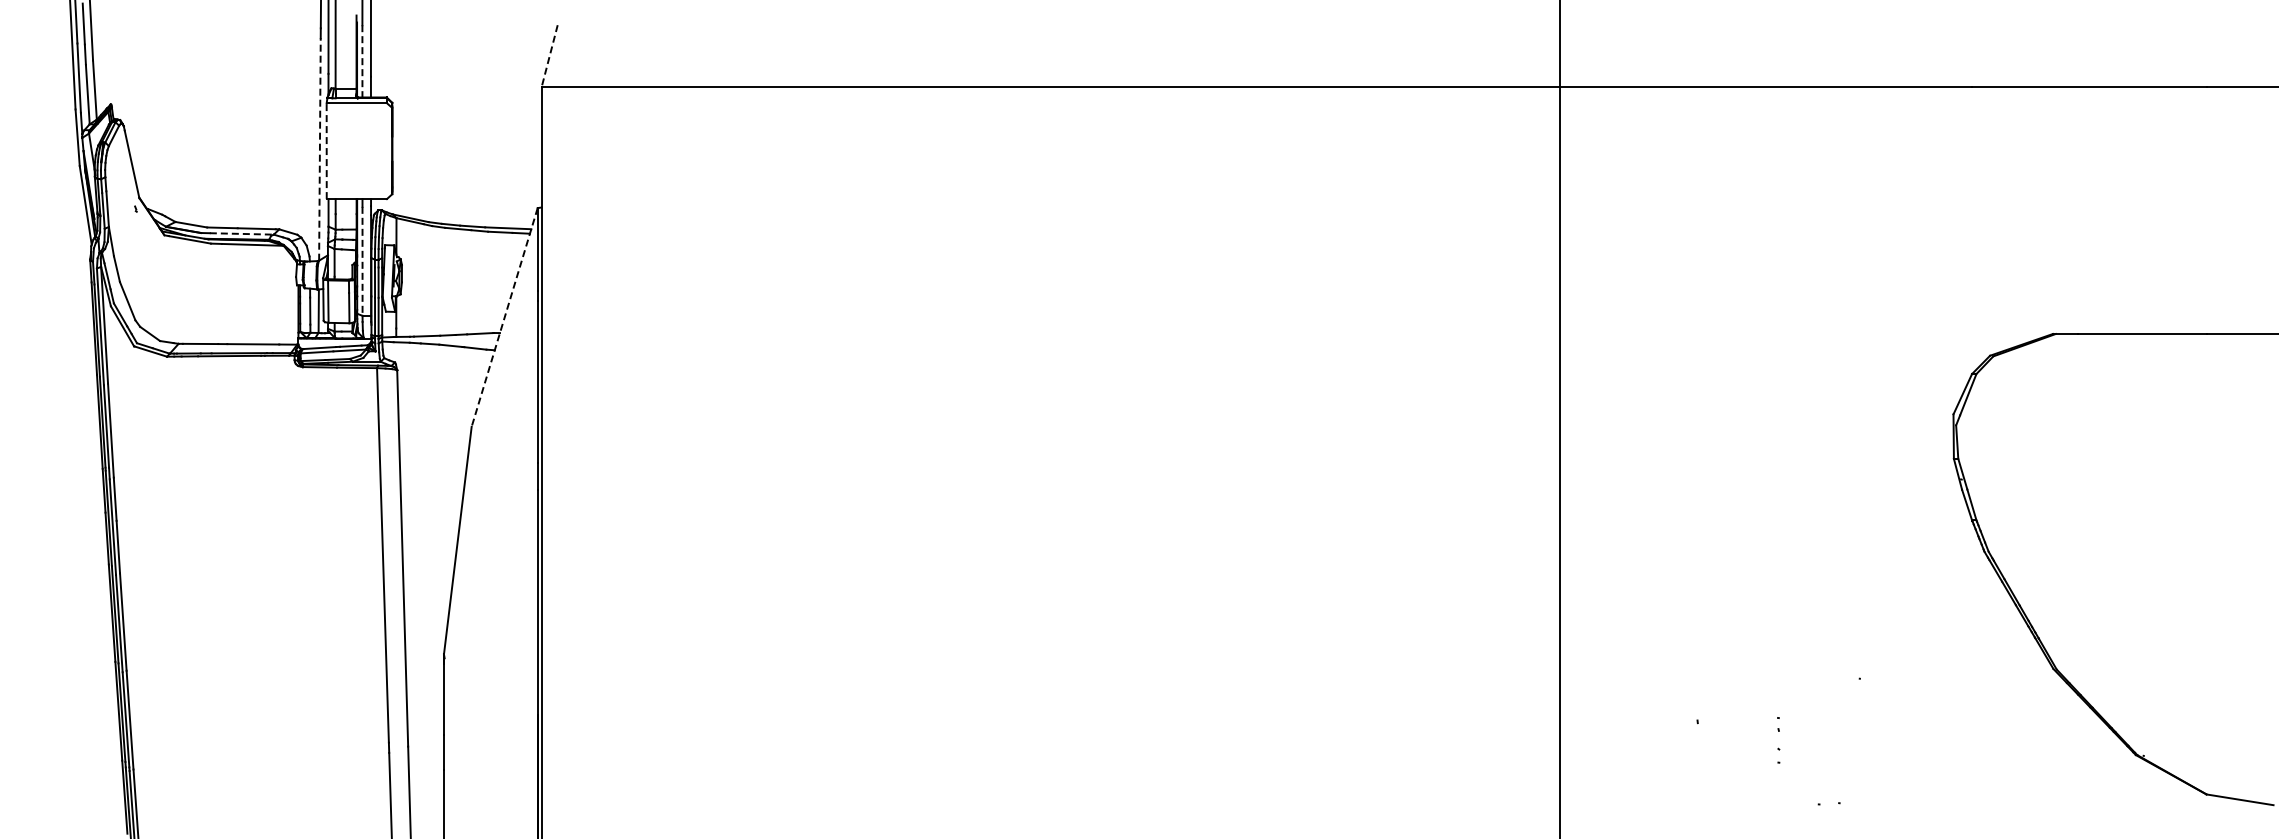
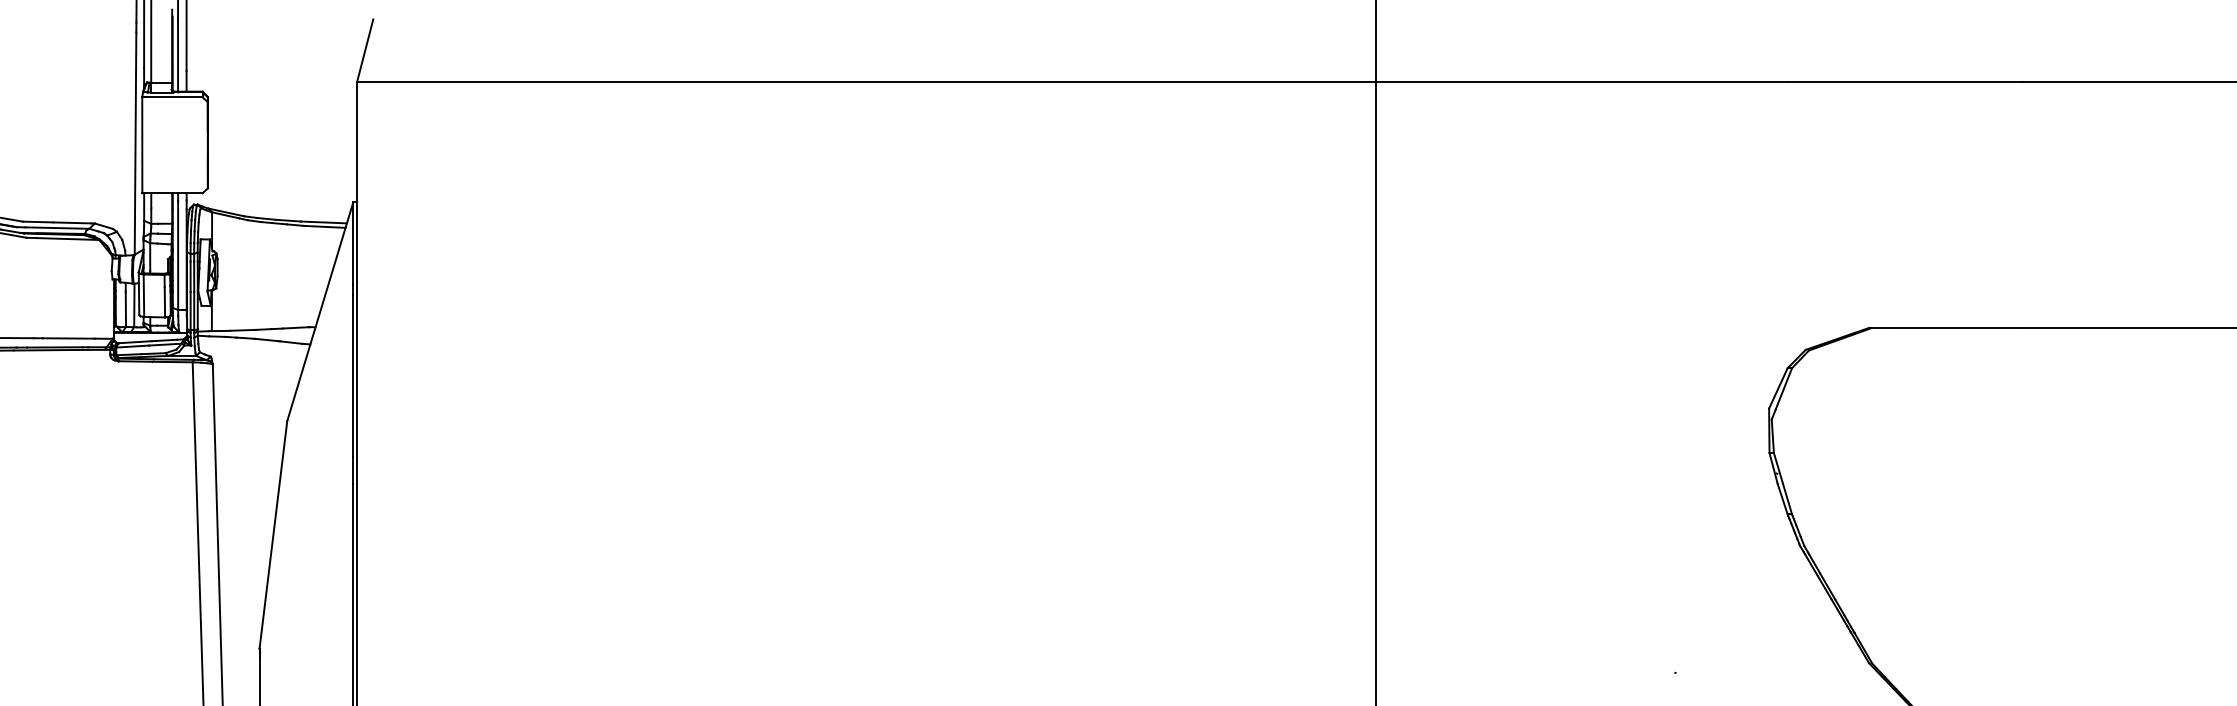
line: (549, 56) -> (365, 50), dashed -> solid
line: (362, 61) -> (178, 55), dashed -> solid
line: (319, 148) -> (135, 142), dashed -> solid
line: (326, 151) -> (142, 145), dashed -> solid
line: (242, 233) -> (58, 227), dashed -> solid
line: (362, 261) -> (178, 255), dashed -> solid
line: (504, 317) -> (320, 311), dashed -> solid

